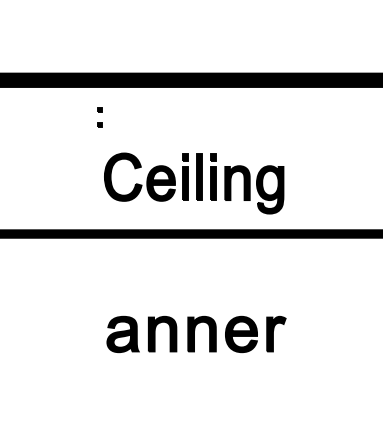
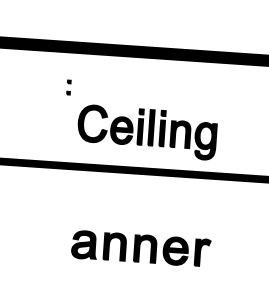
part: (99, 117) -> (68, 87), moved

